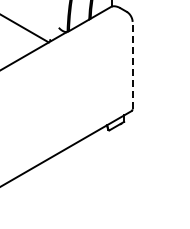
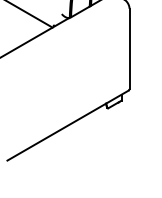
line: (132, 65) -> (129, 48), dashed -> solid

